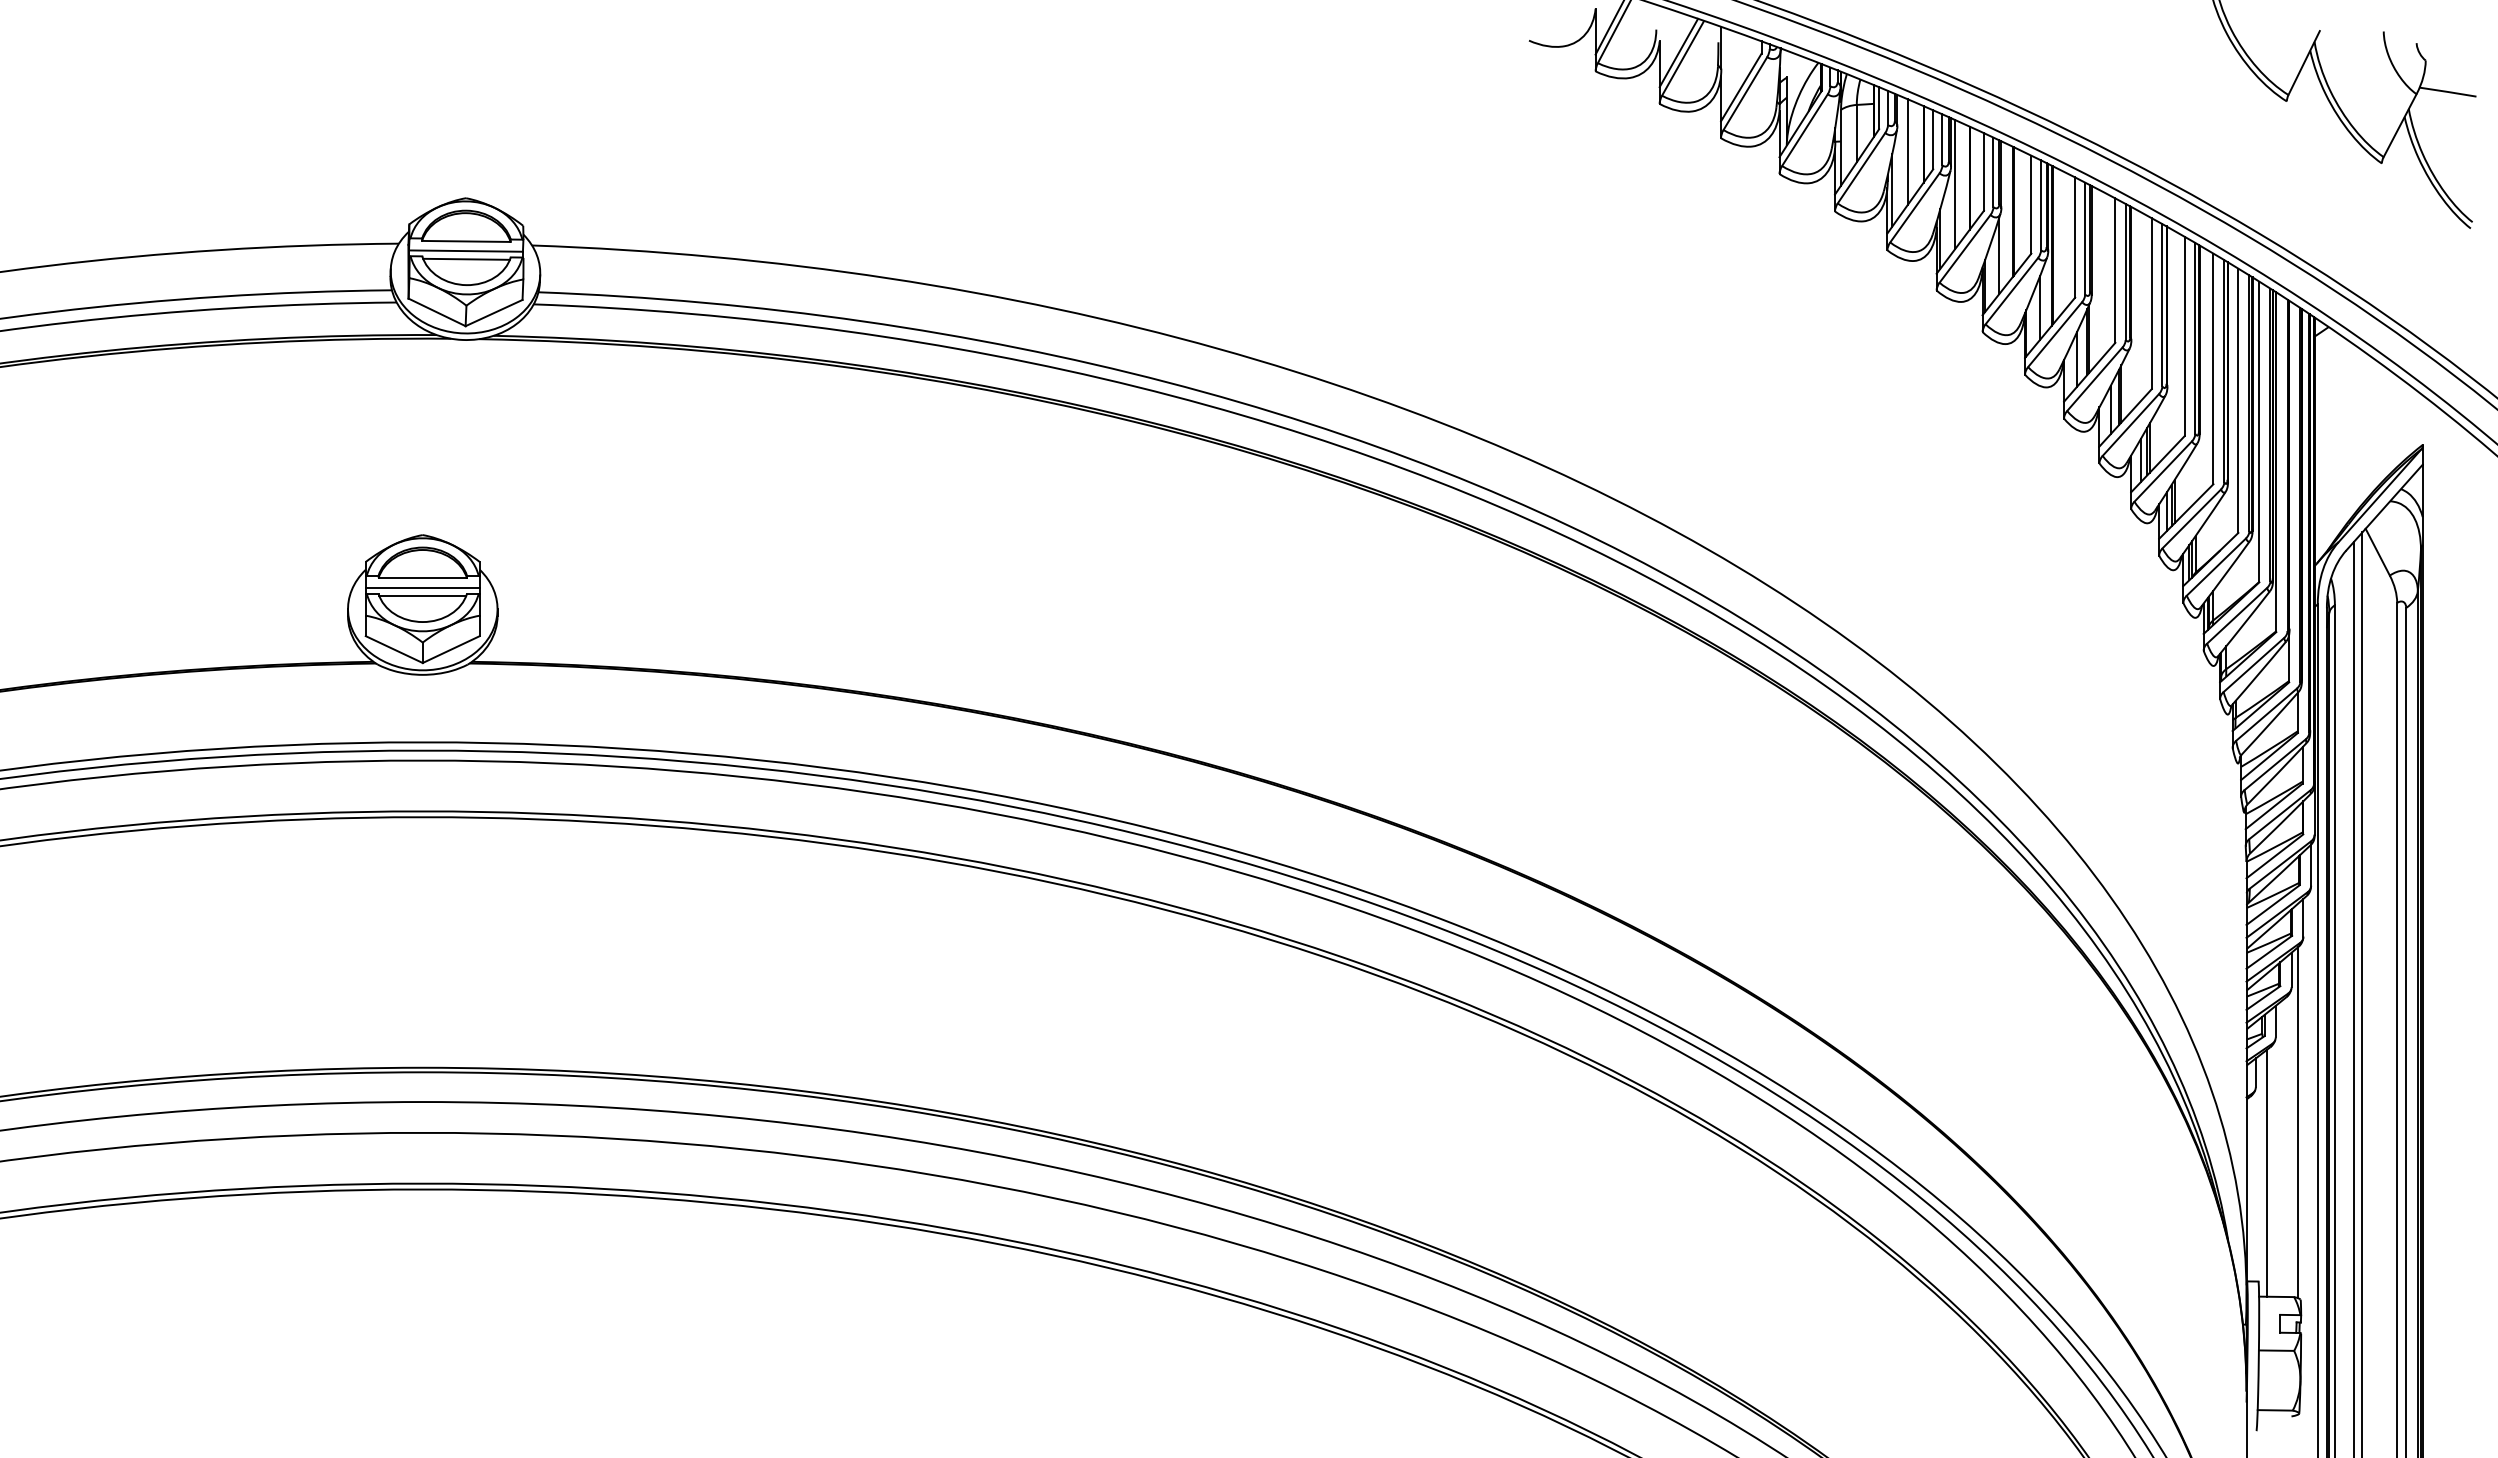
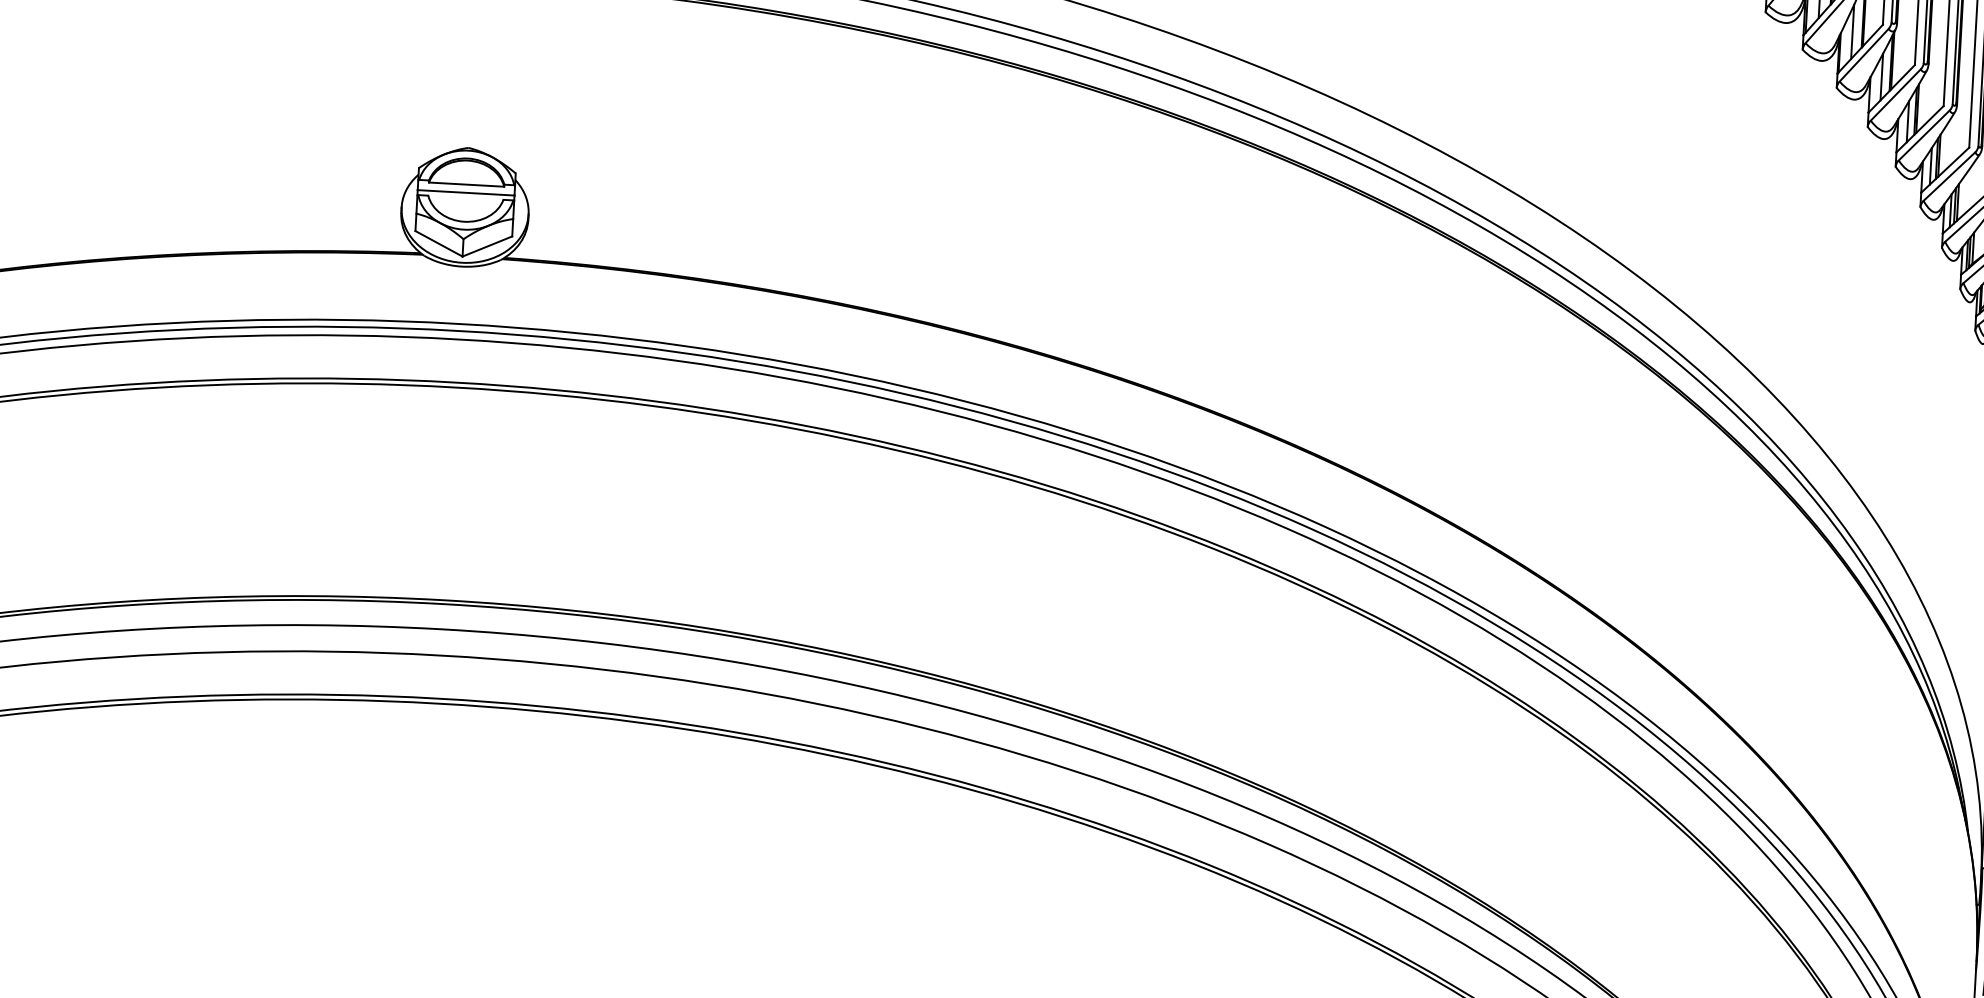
line: (422, 596) -> (465, 200), removed

